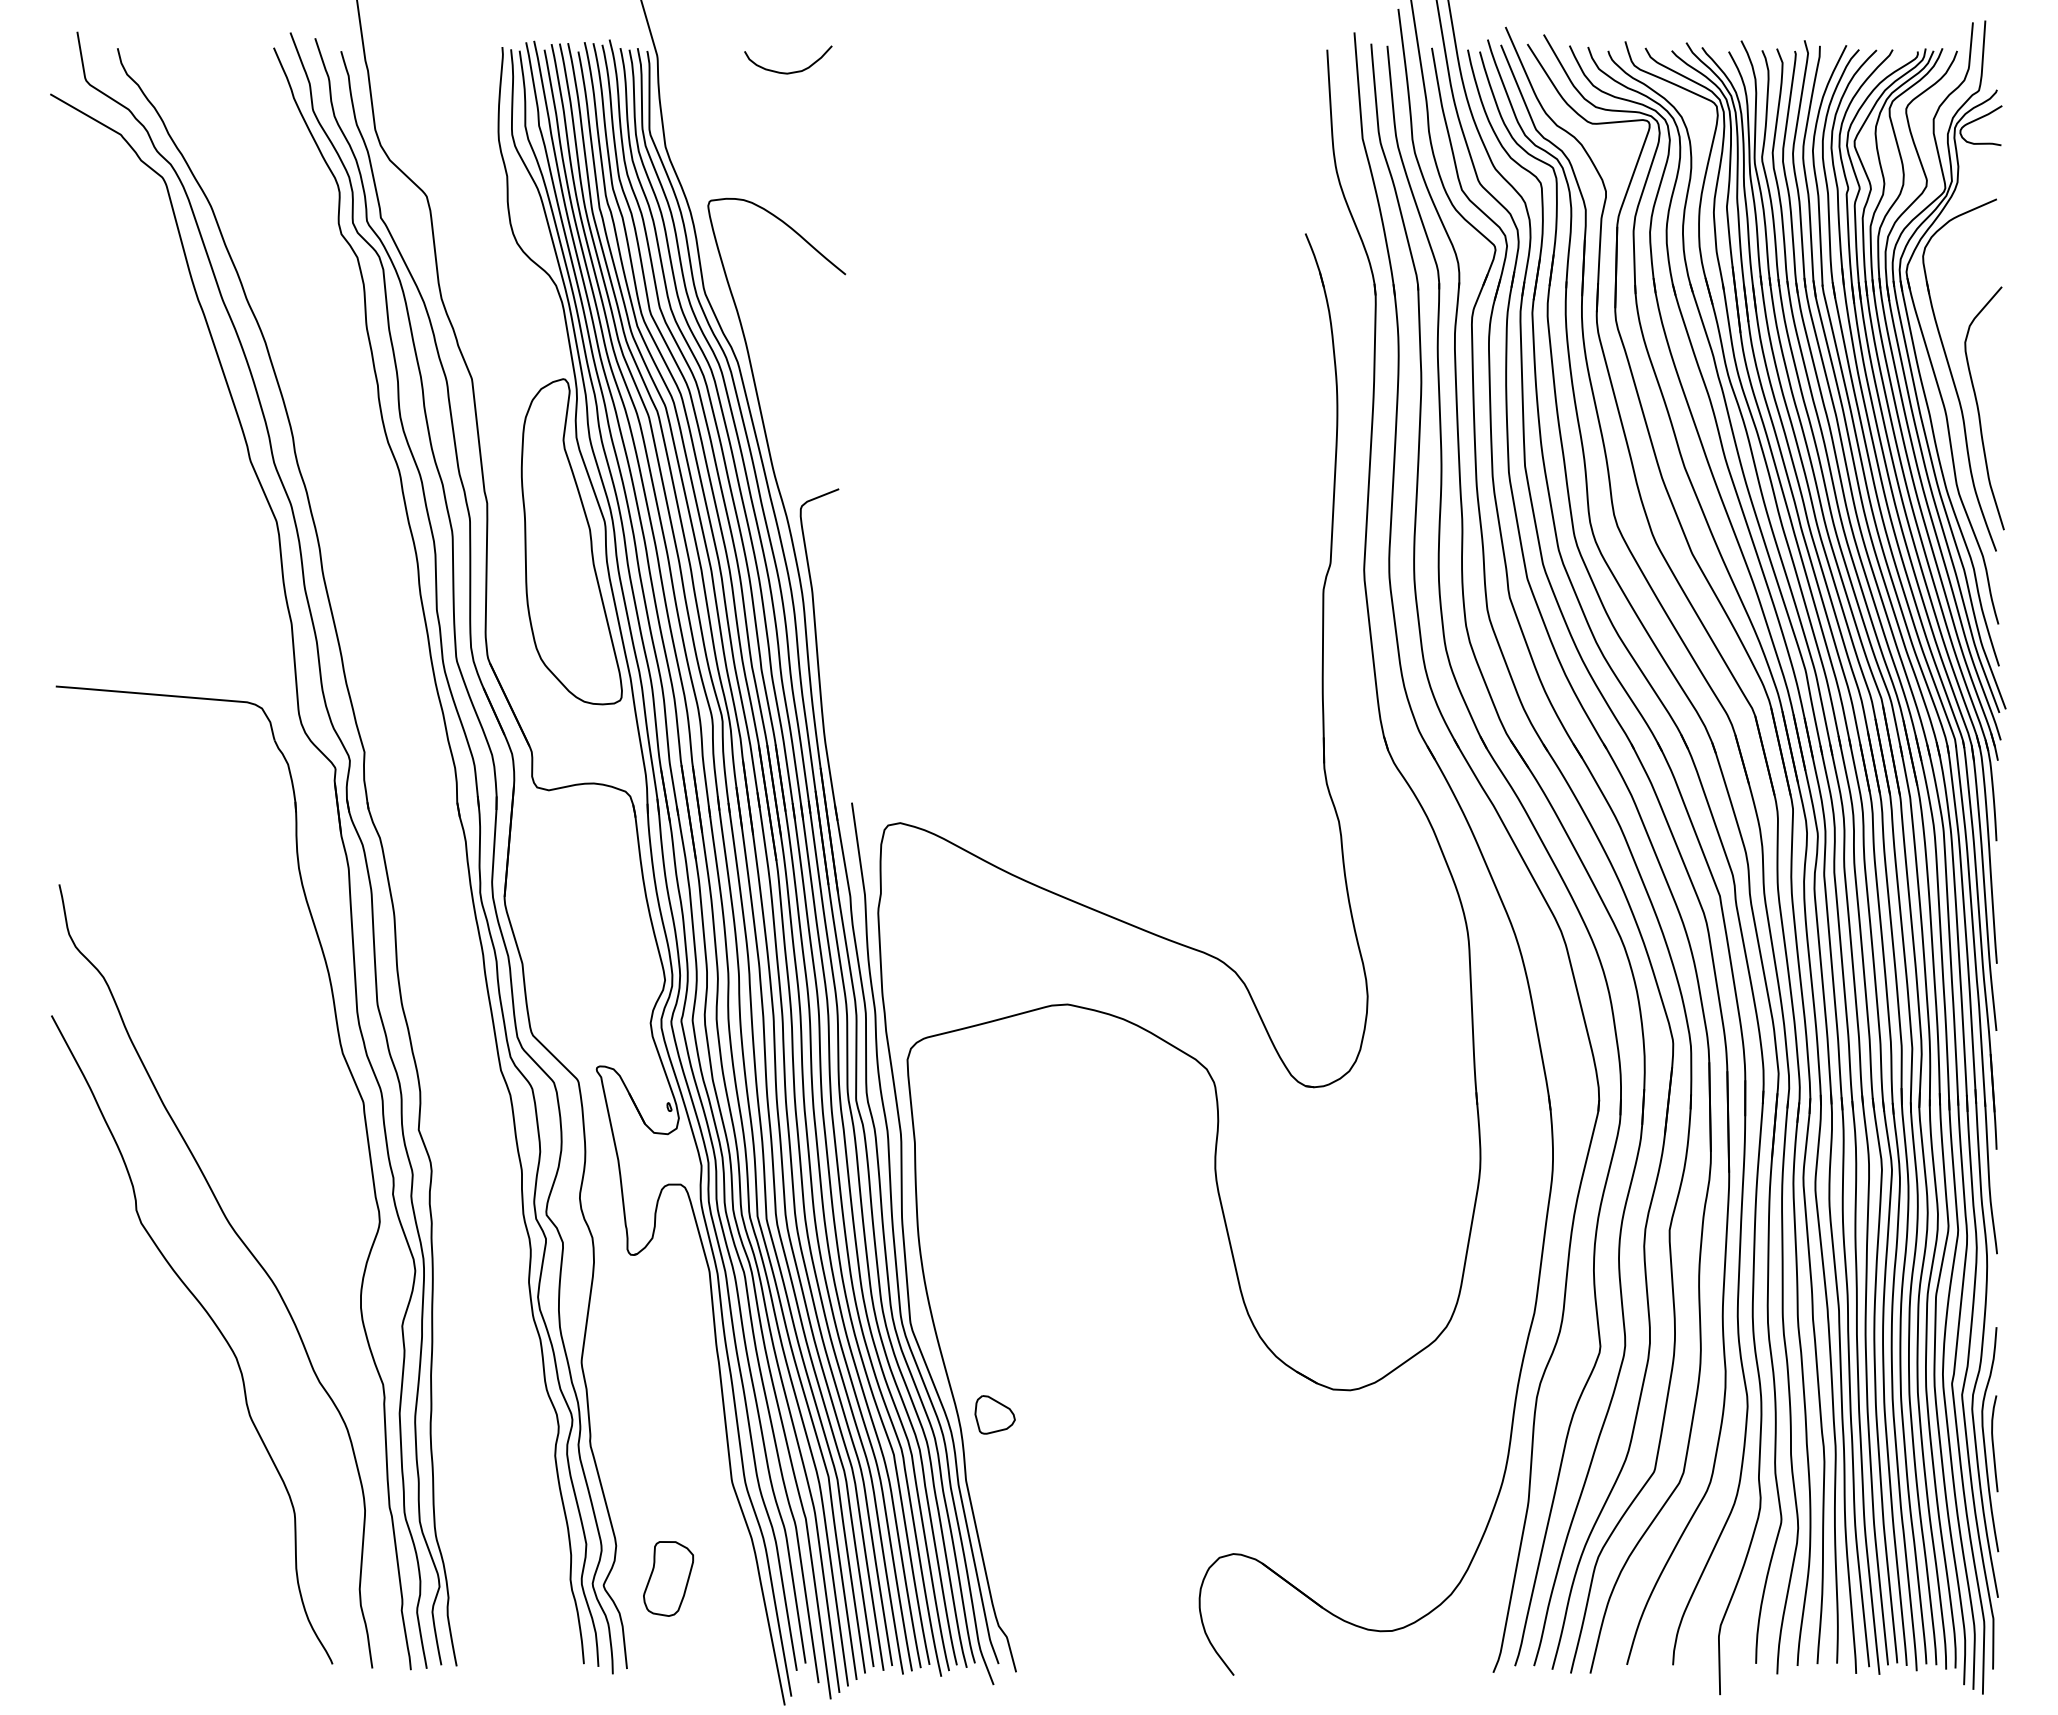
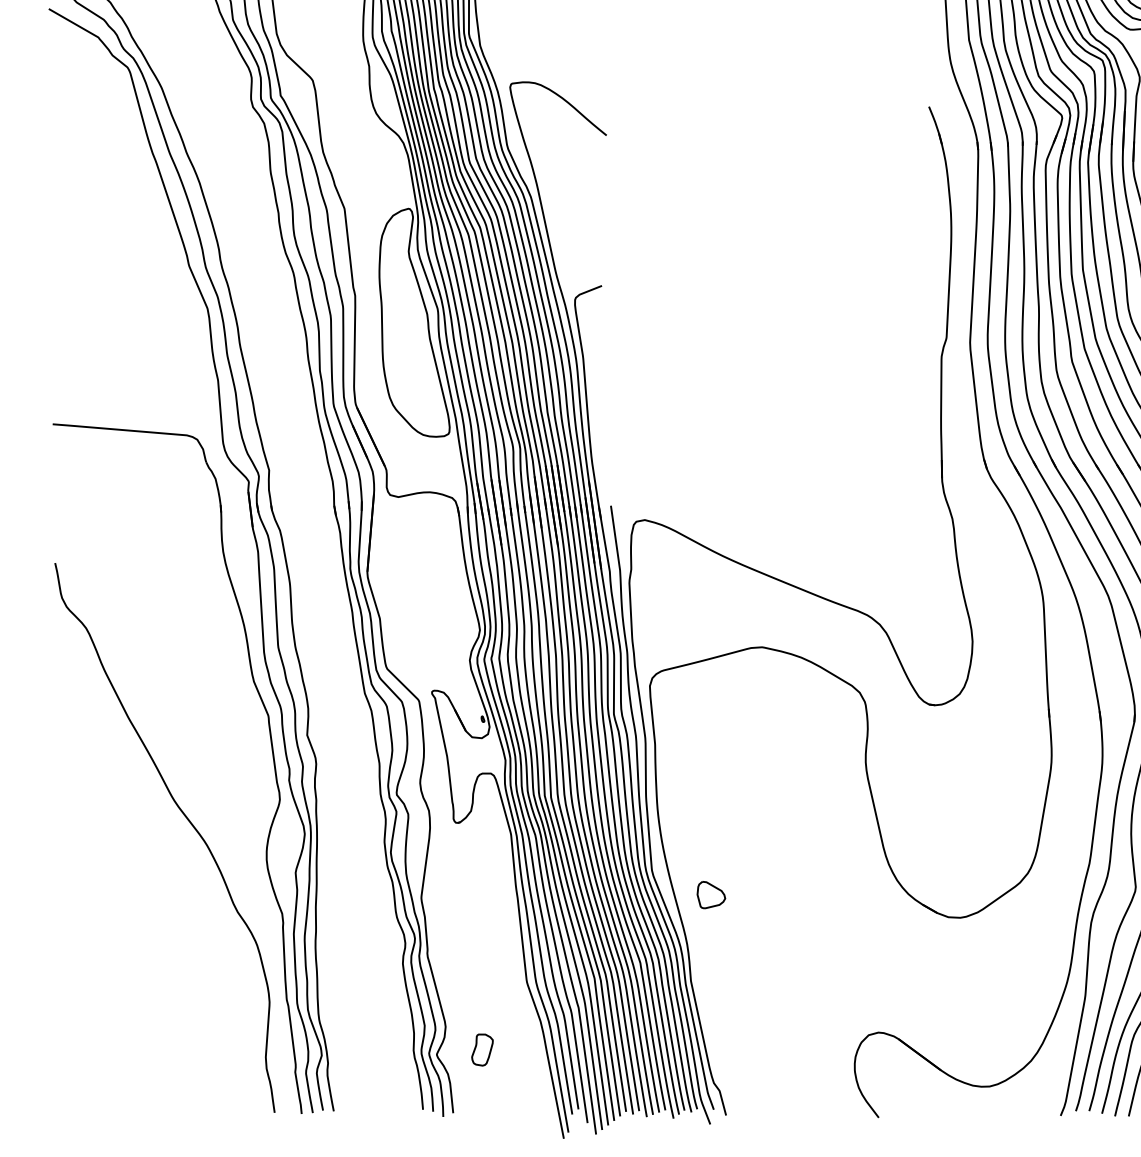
curve: (213, 1323) -> (163, 870), removed
part: (994, 1414) -> (710, 894), moved
part: (668, 1578) -> (482, 1049), size x0.6

